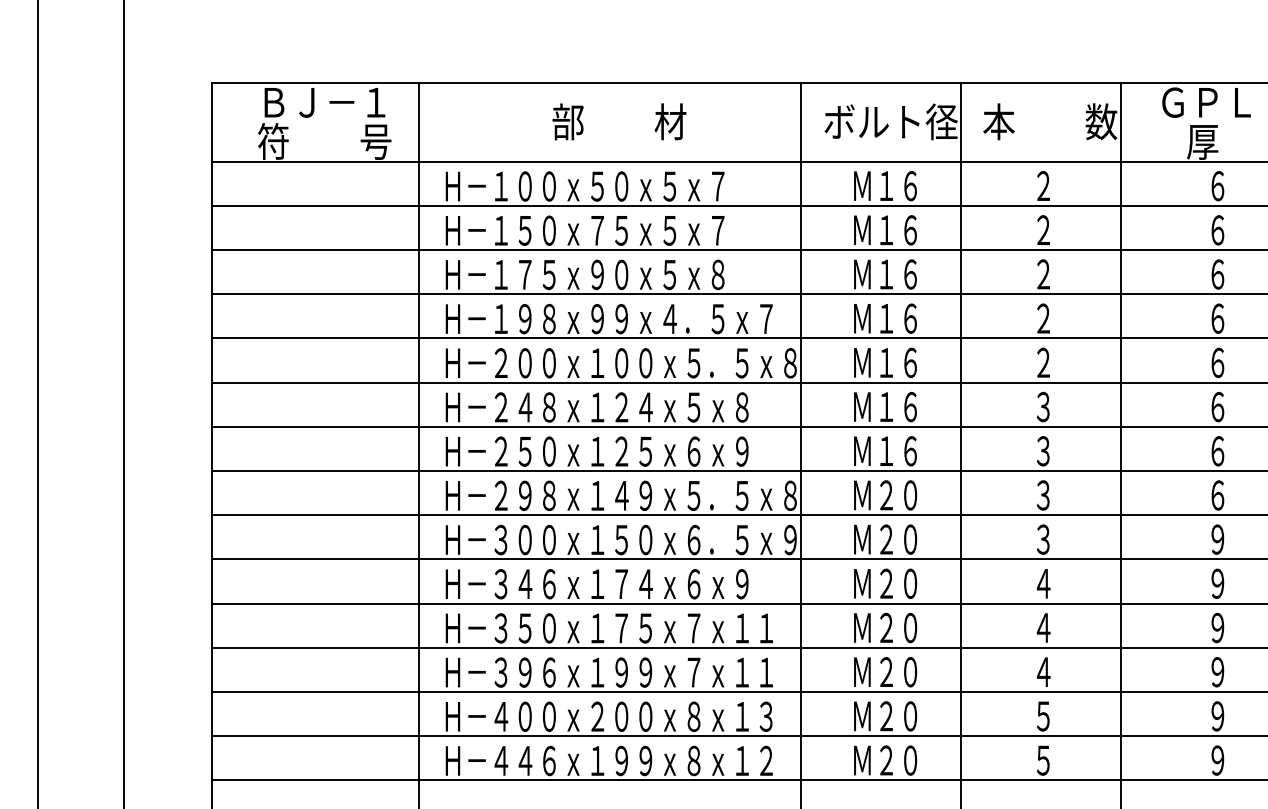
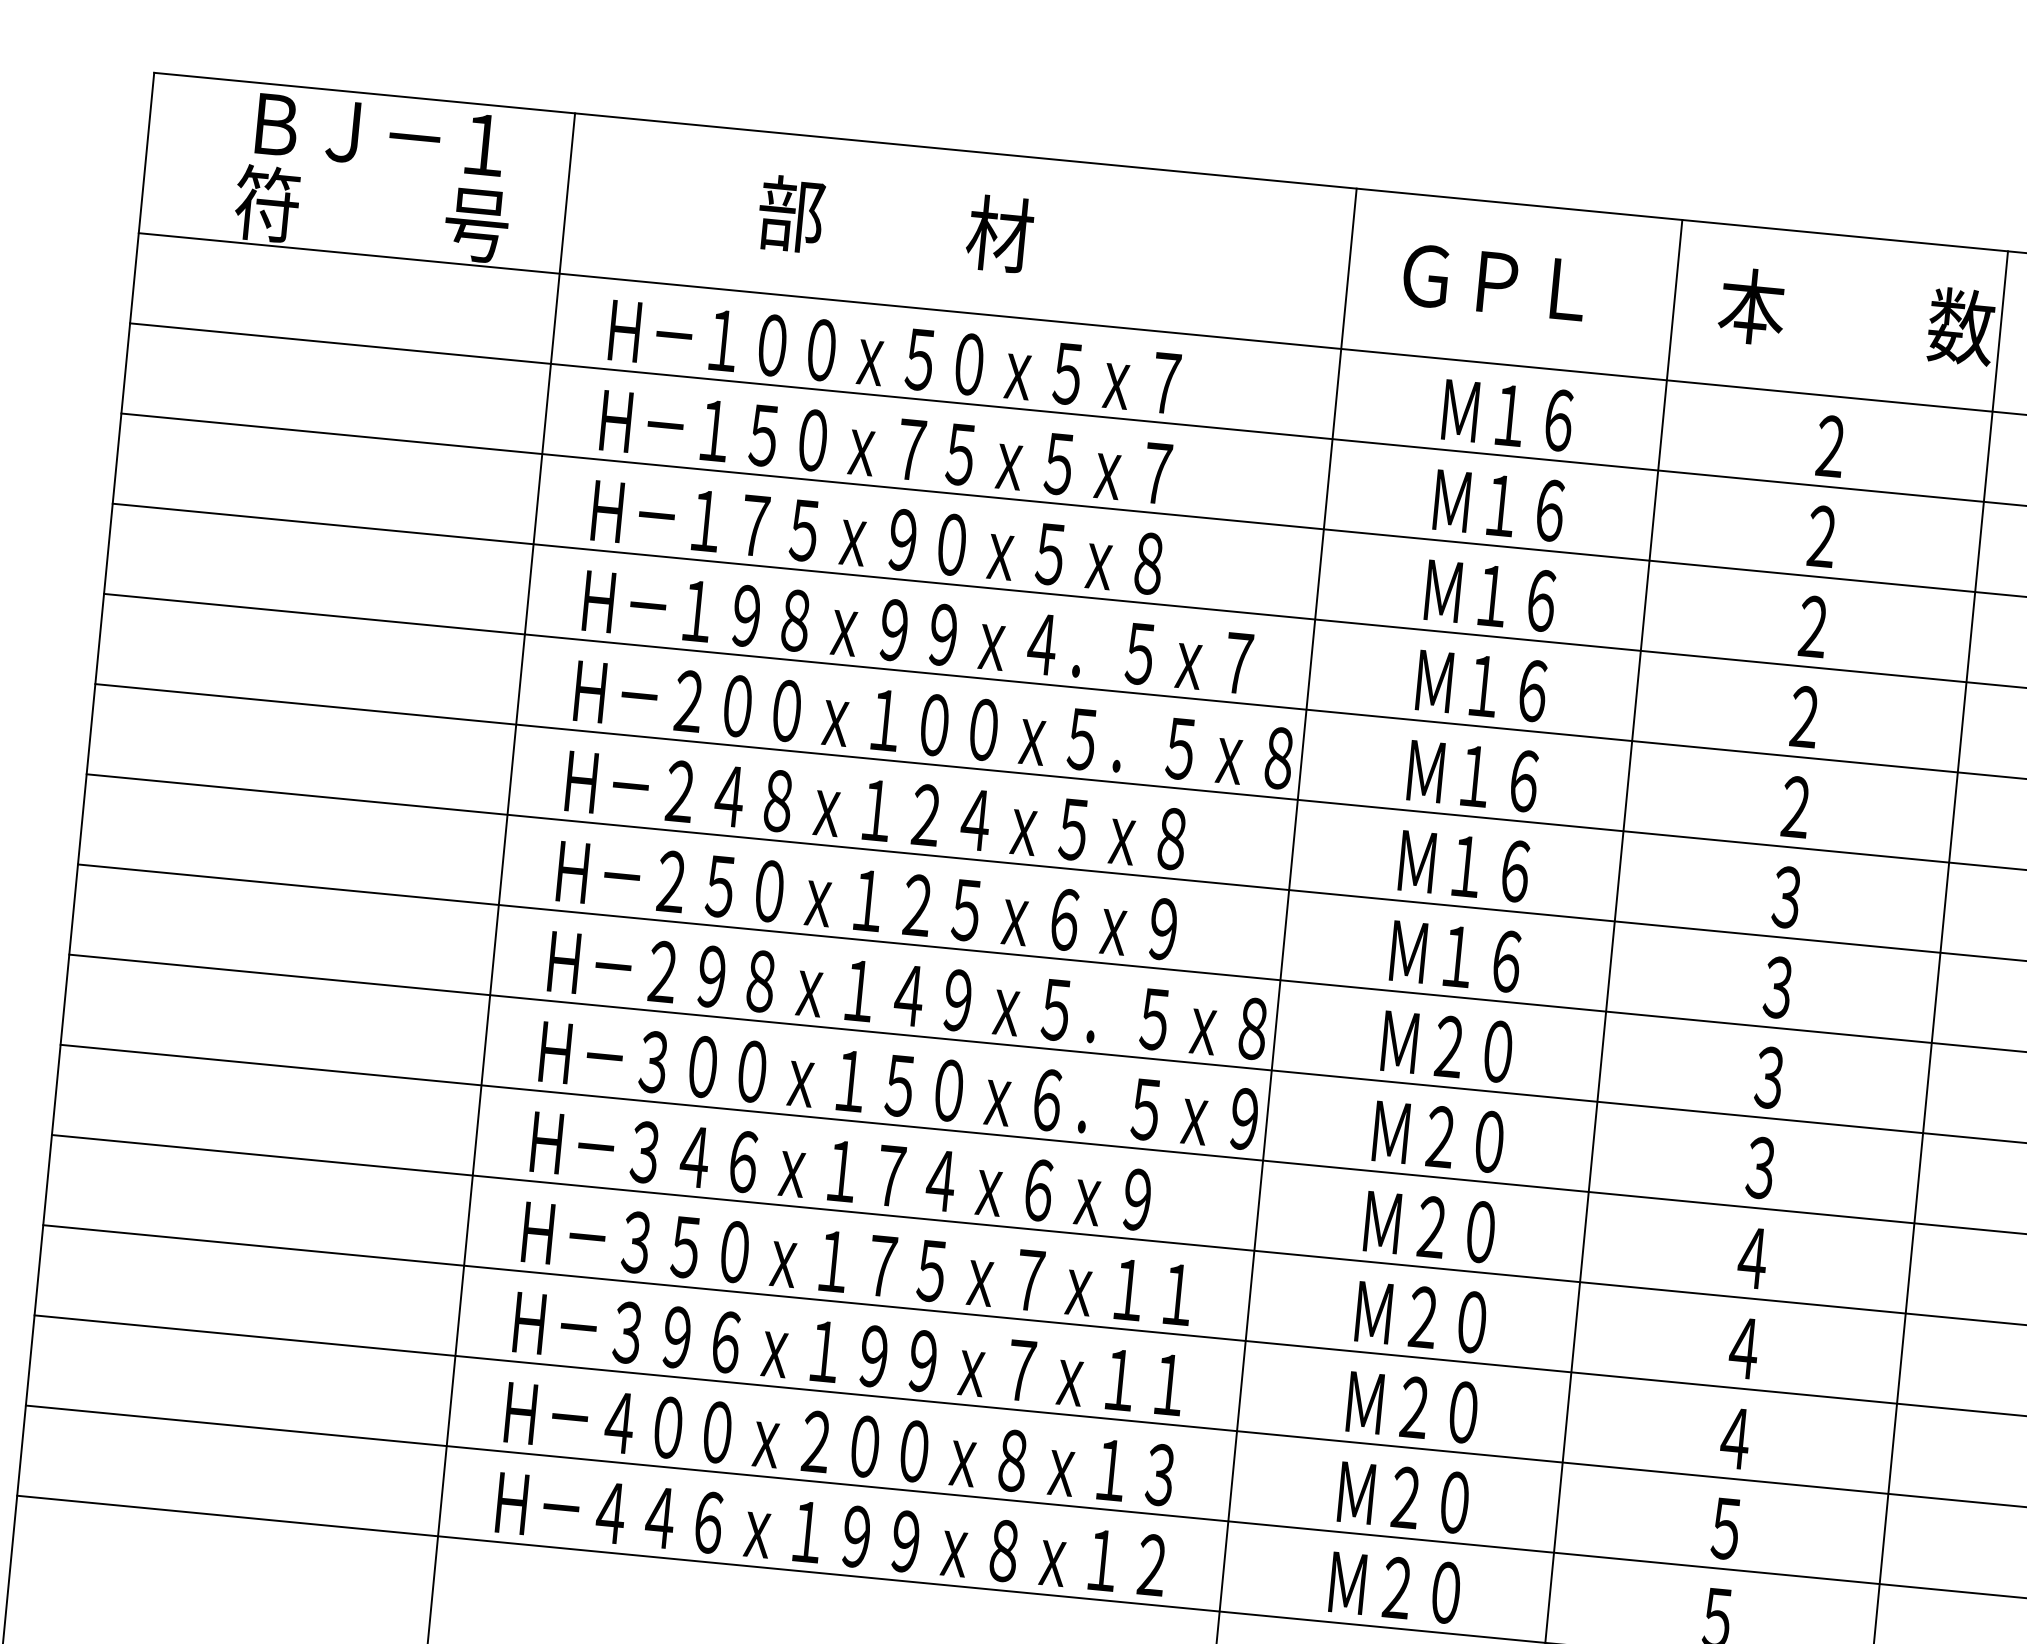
text: (619, 121) -> (896, 223), moved
text: (890, 121) -> (1530, 284), ボルト径 -> ＧＰＬ

